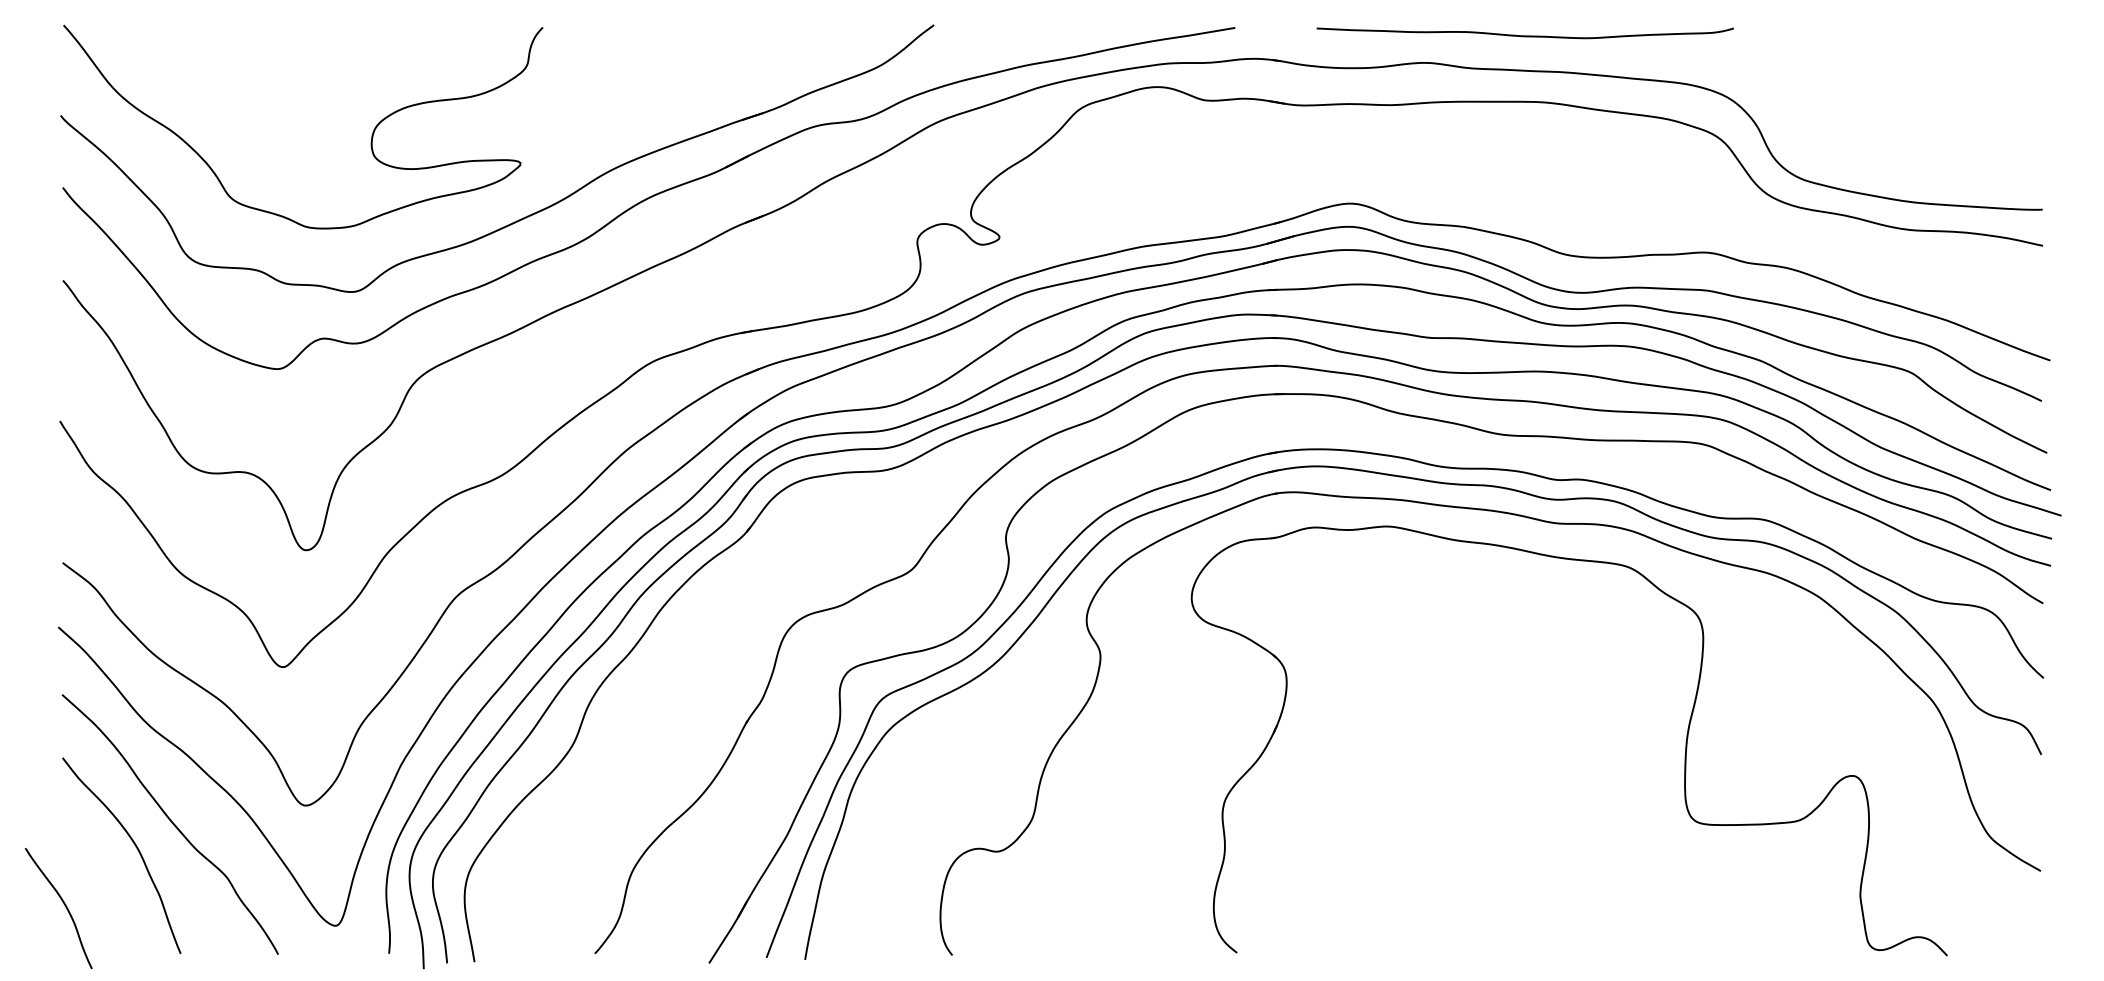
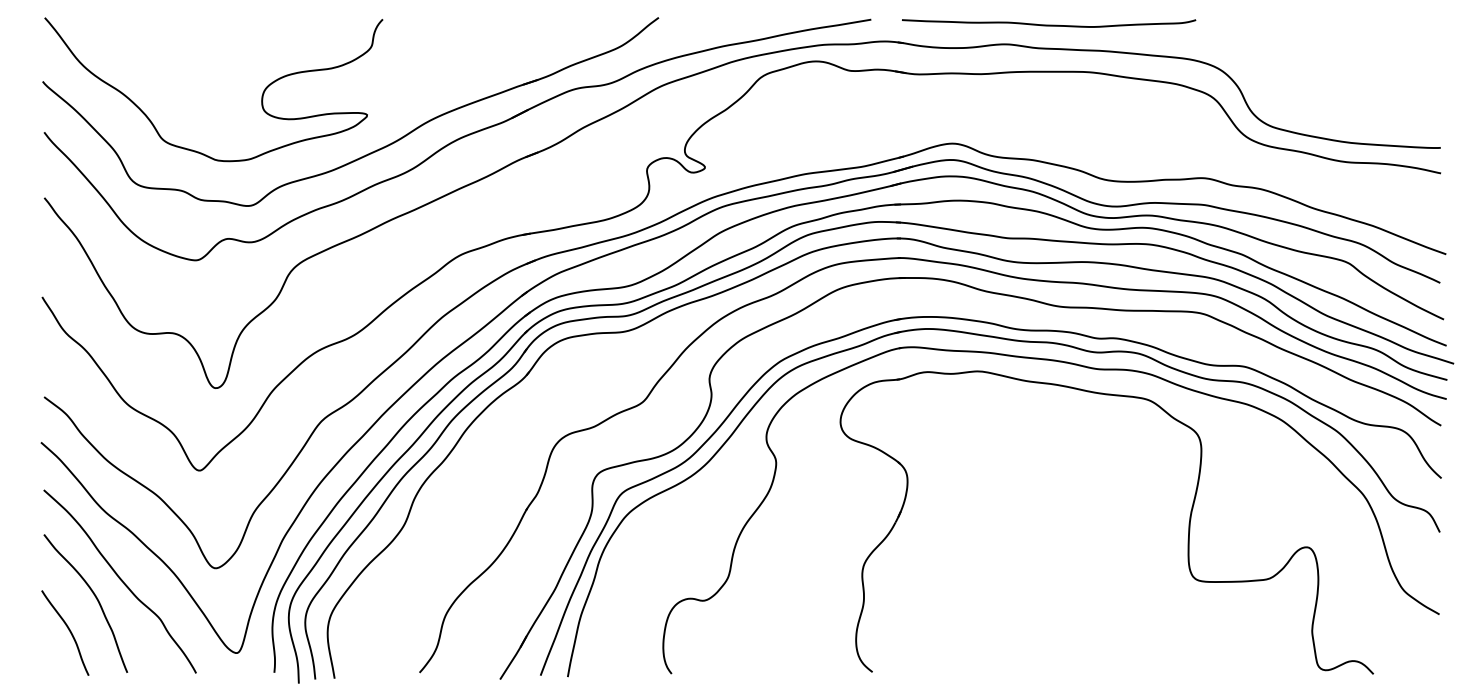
curve: (1524, 35) -> (1048, 25), moved
curve: (63, 904) -> (68, 630), moved

